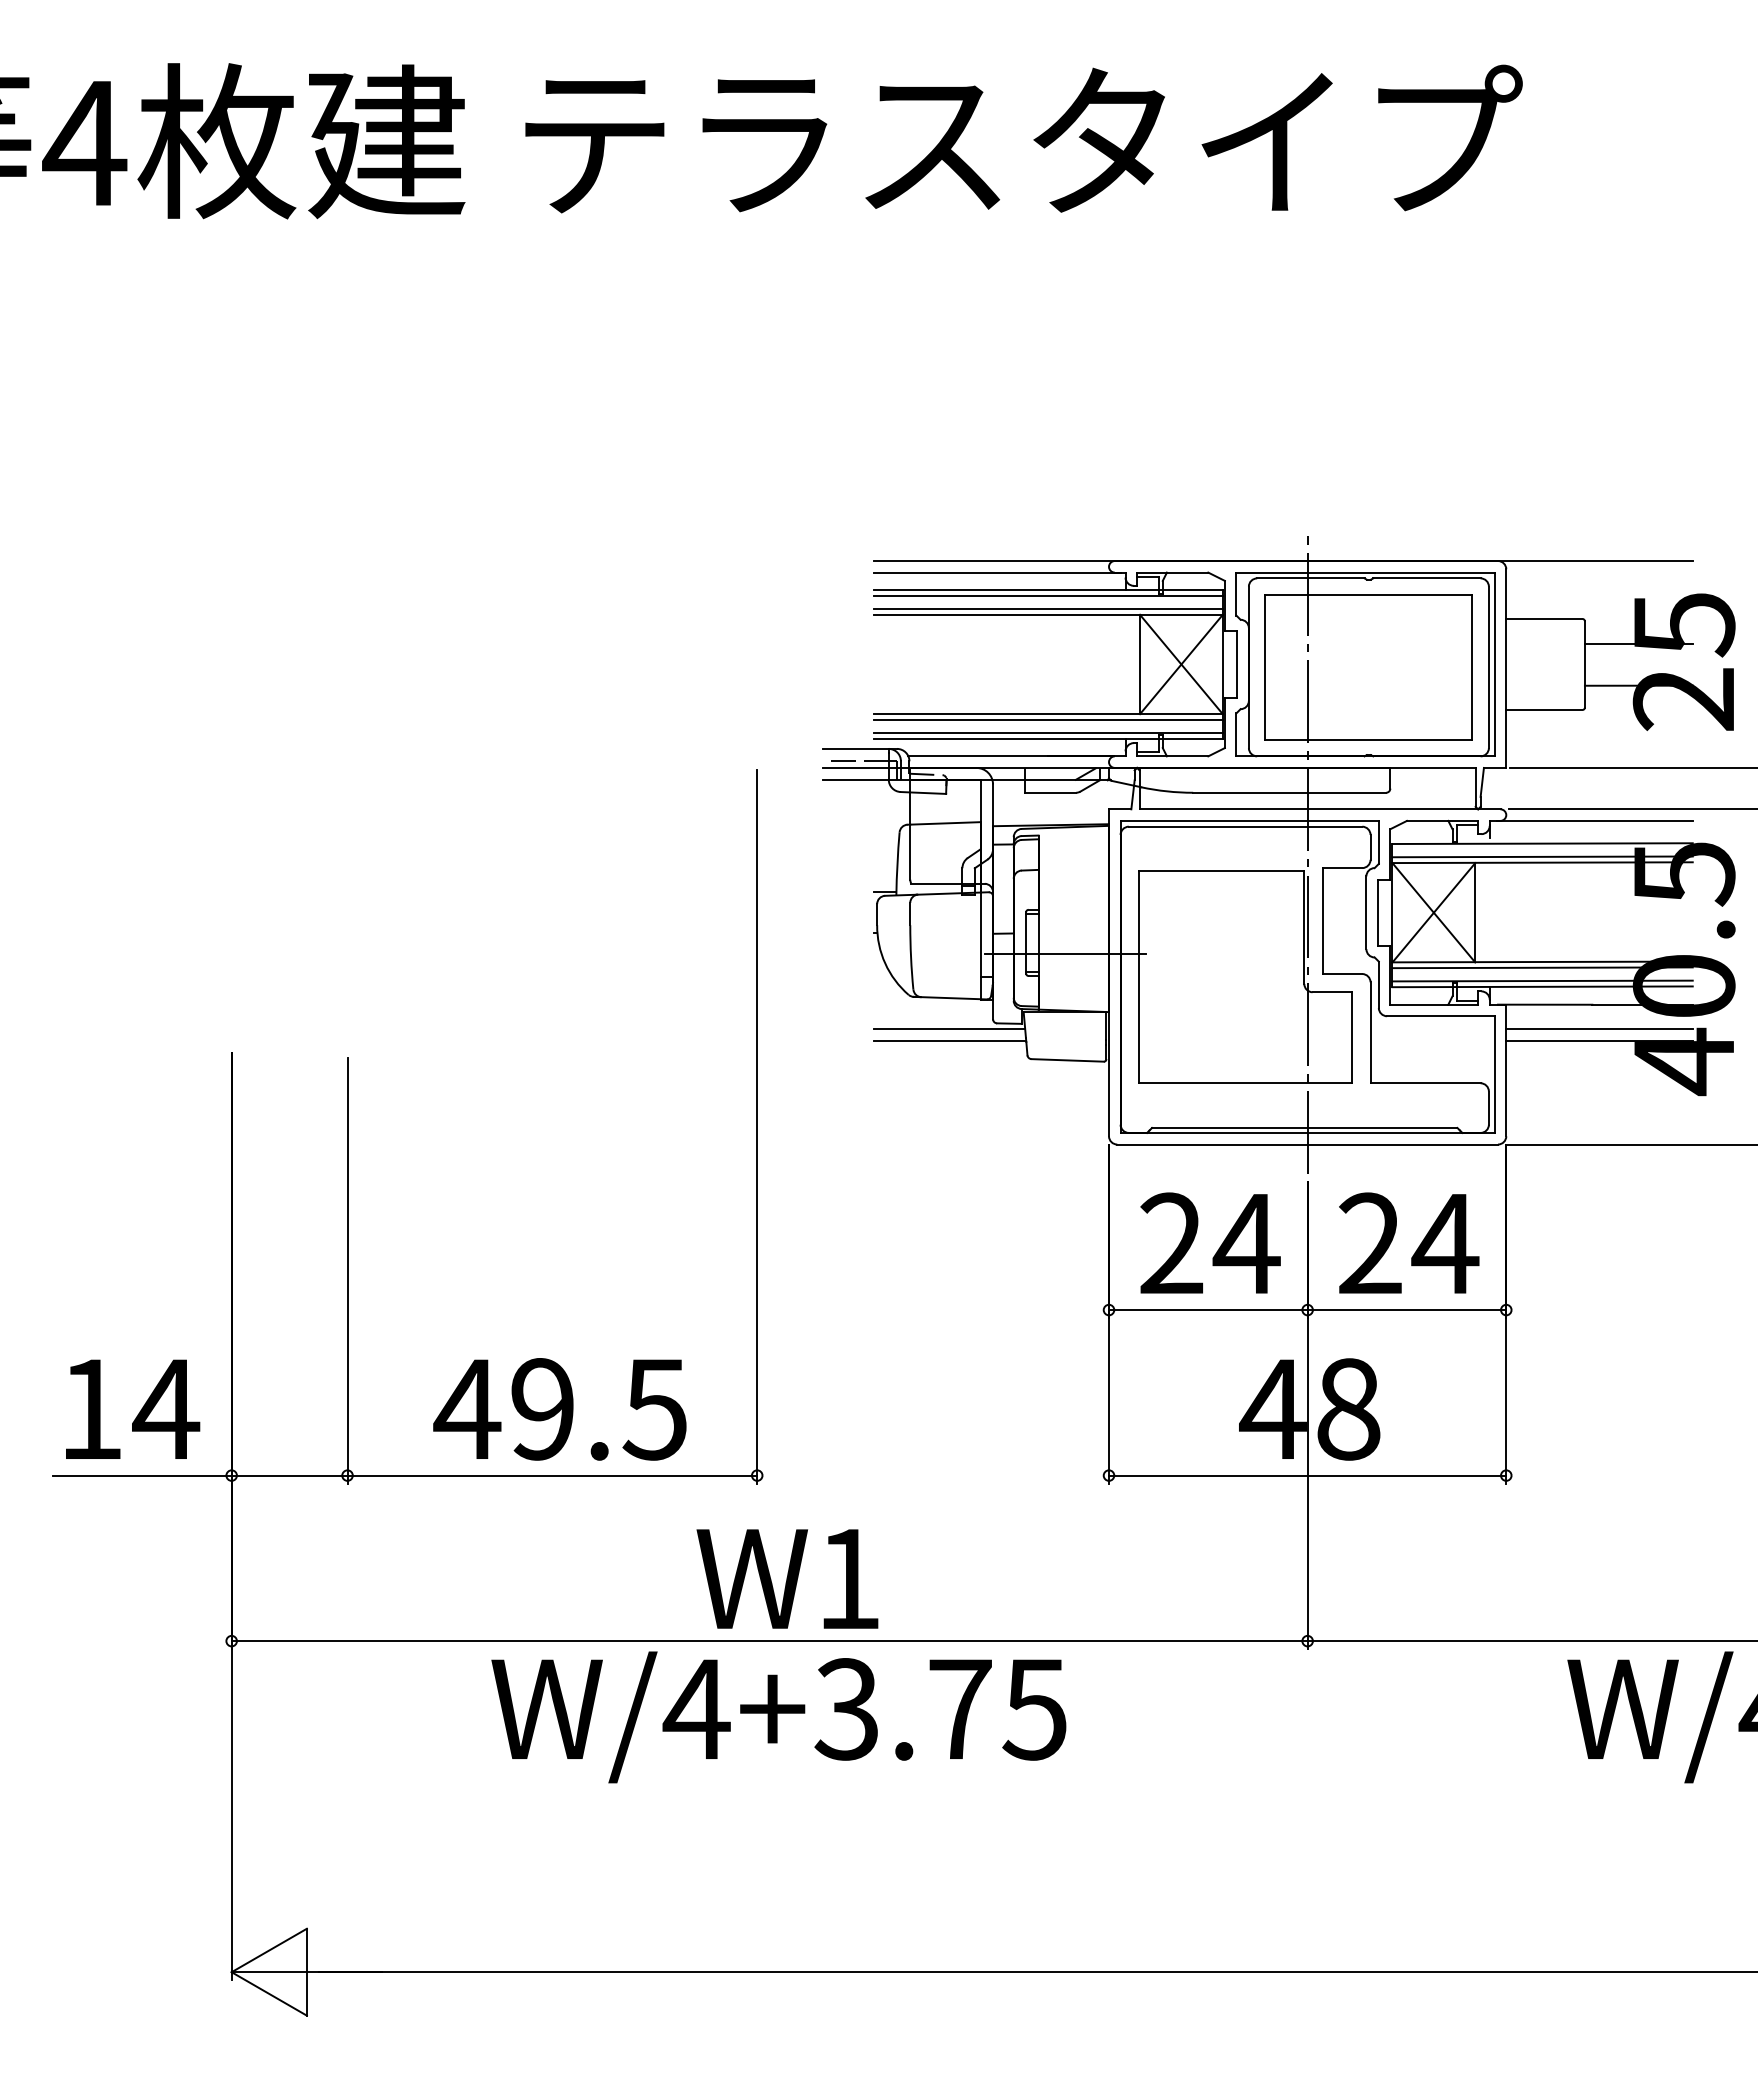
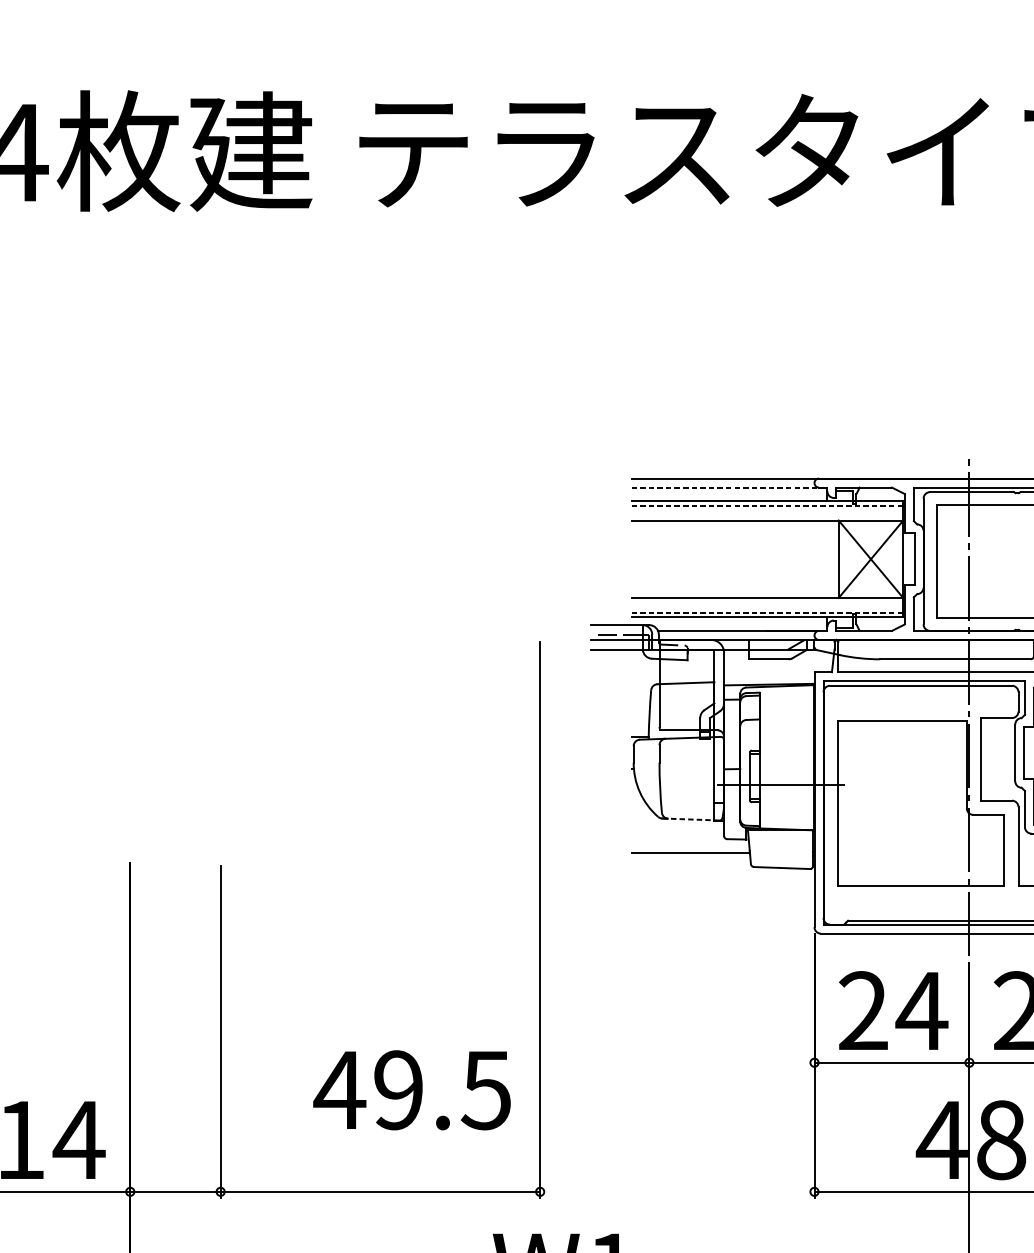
line: (998, 572) -> (728, 487), solid -> dashed
line: (1049, 595) -> (768, 505), solid -> dashed
line: (1048, 609) -> (767, 516), removed
line: (1048, 719) -> (767, 602), removed
line: (1049, 733) -> (768, 613), solid -> dashed
line: (950, 998) -> (690, 819), solid -> dashed
line: (949, 1028) -> (690, 843), removed
text: (559, 1409) -> (411, 1090), moved

